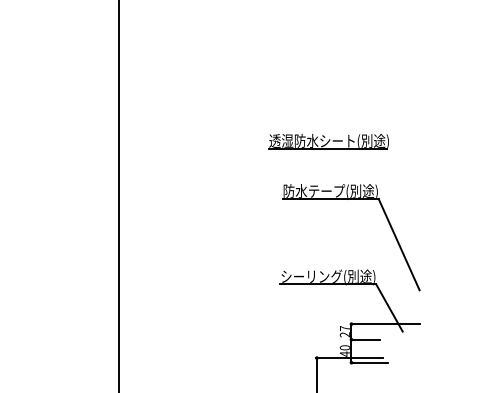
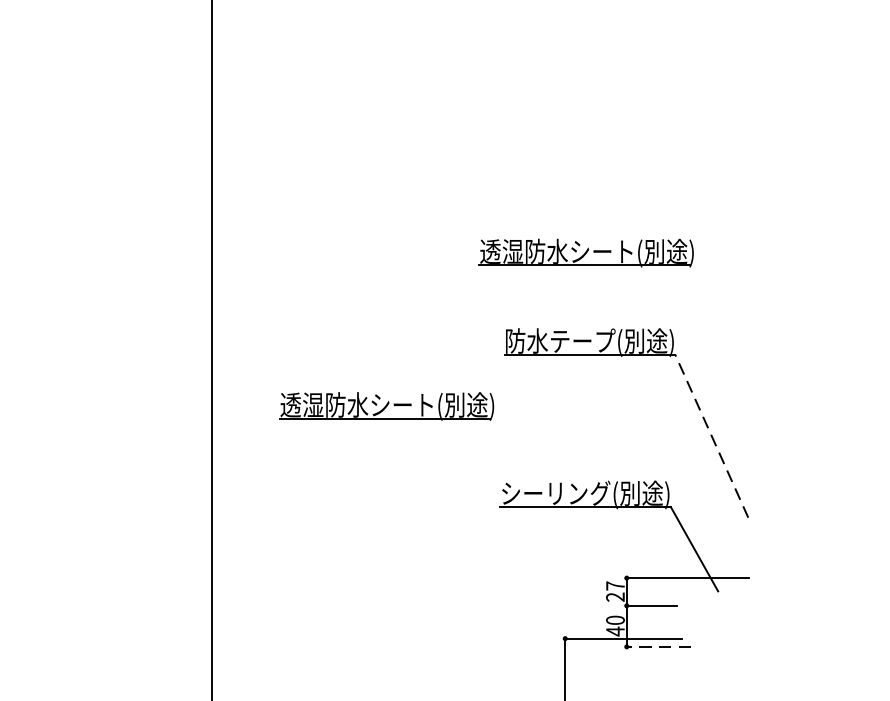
part: (216, 227) -> (386, 405), added
line: (398, 244) -> (710, 436), solid -> dashed
line: (368, 362) -> (657, 646), solid -> dashed

